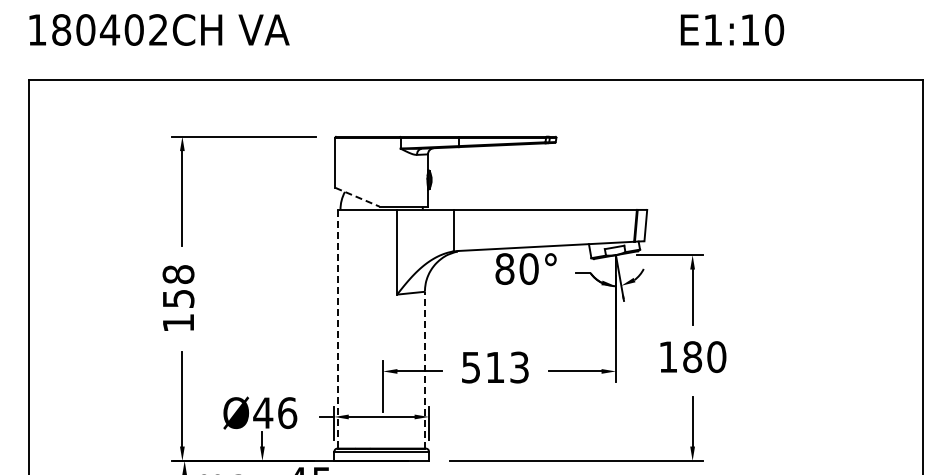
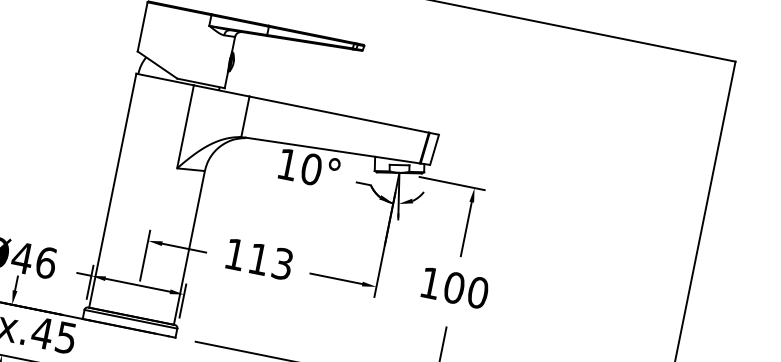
line: (357, 197) -> (157, 65), dashed -> solid
text: (504, 268) -> (287, 163), 80° -> 10°
line: (338, 329) -> (112, 190), dashed -> solid
text: (692, 356) -> (454, 287), 180 -> 100
text: (470, 367) -> (234, 254), 513 -> 113
line: (424, 369) -> (189, 247), dashed -> solid

